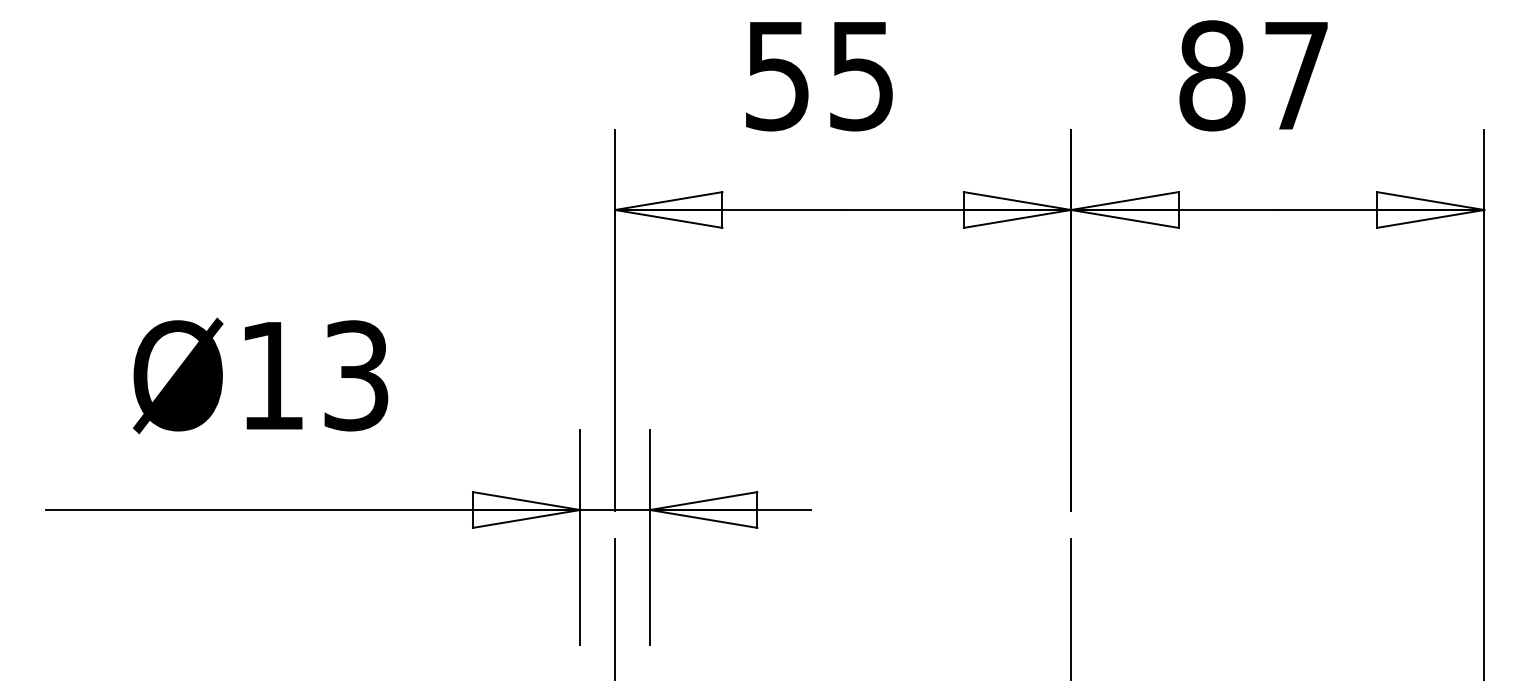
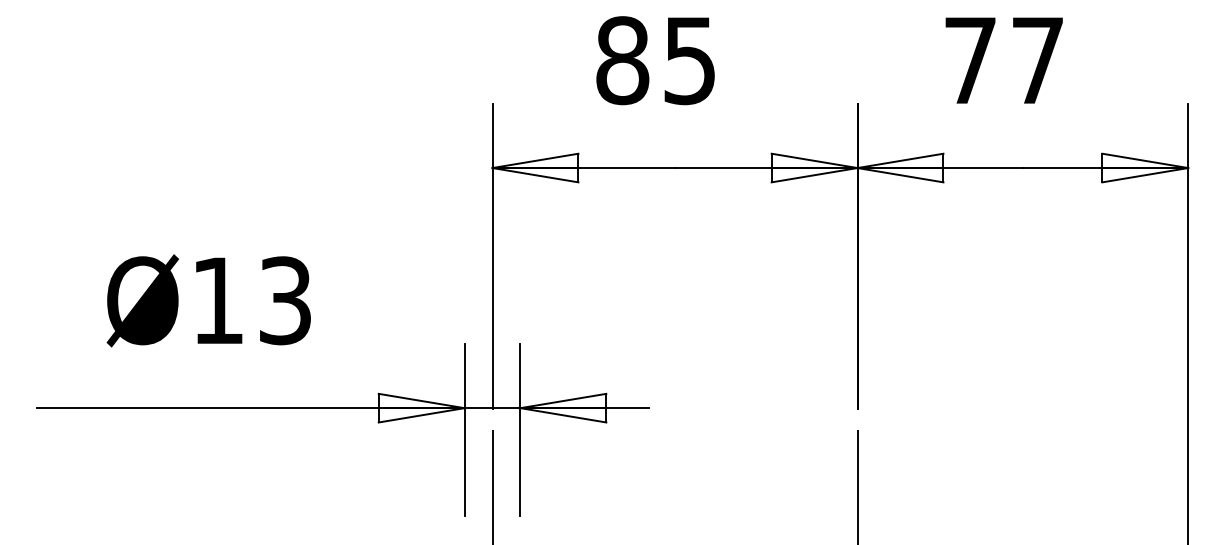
text: (777, 75) -> (622, 60), 55 -> 85
text: (1212, 75) -> (970, 60), 87 -> 77

